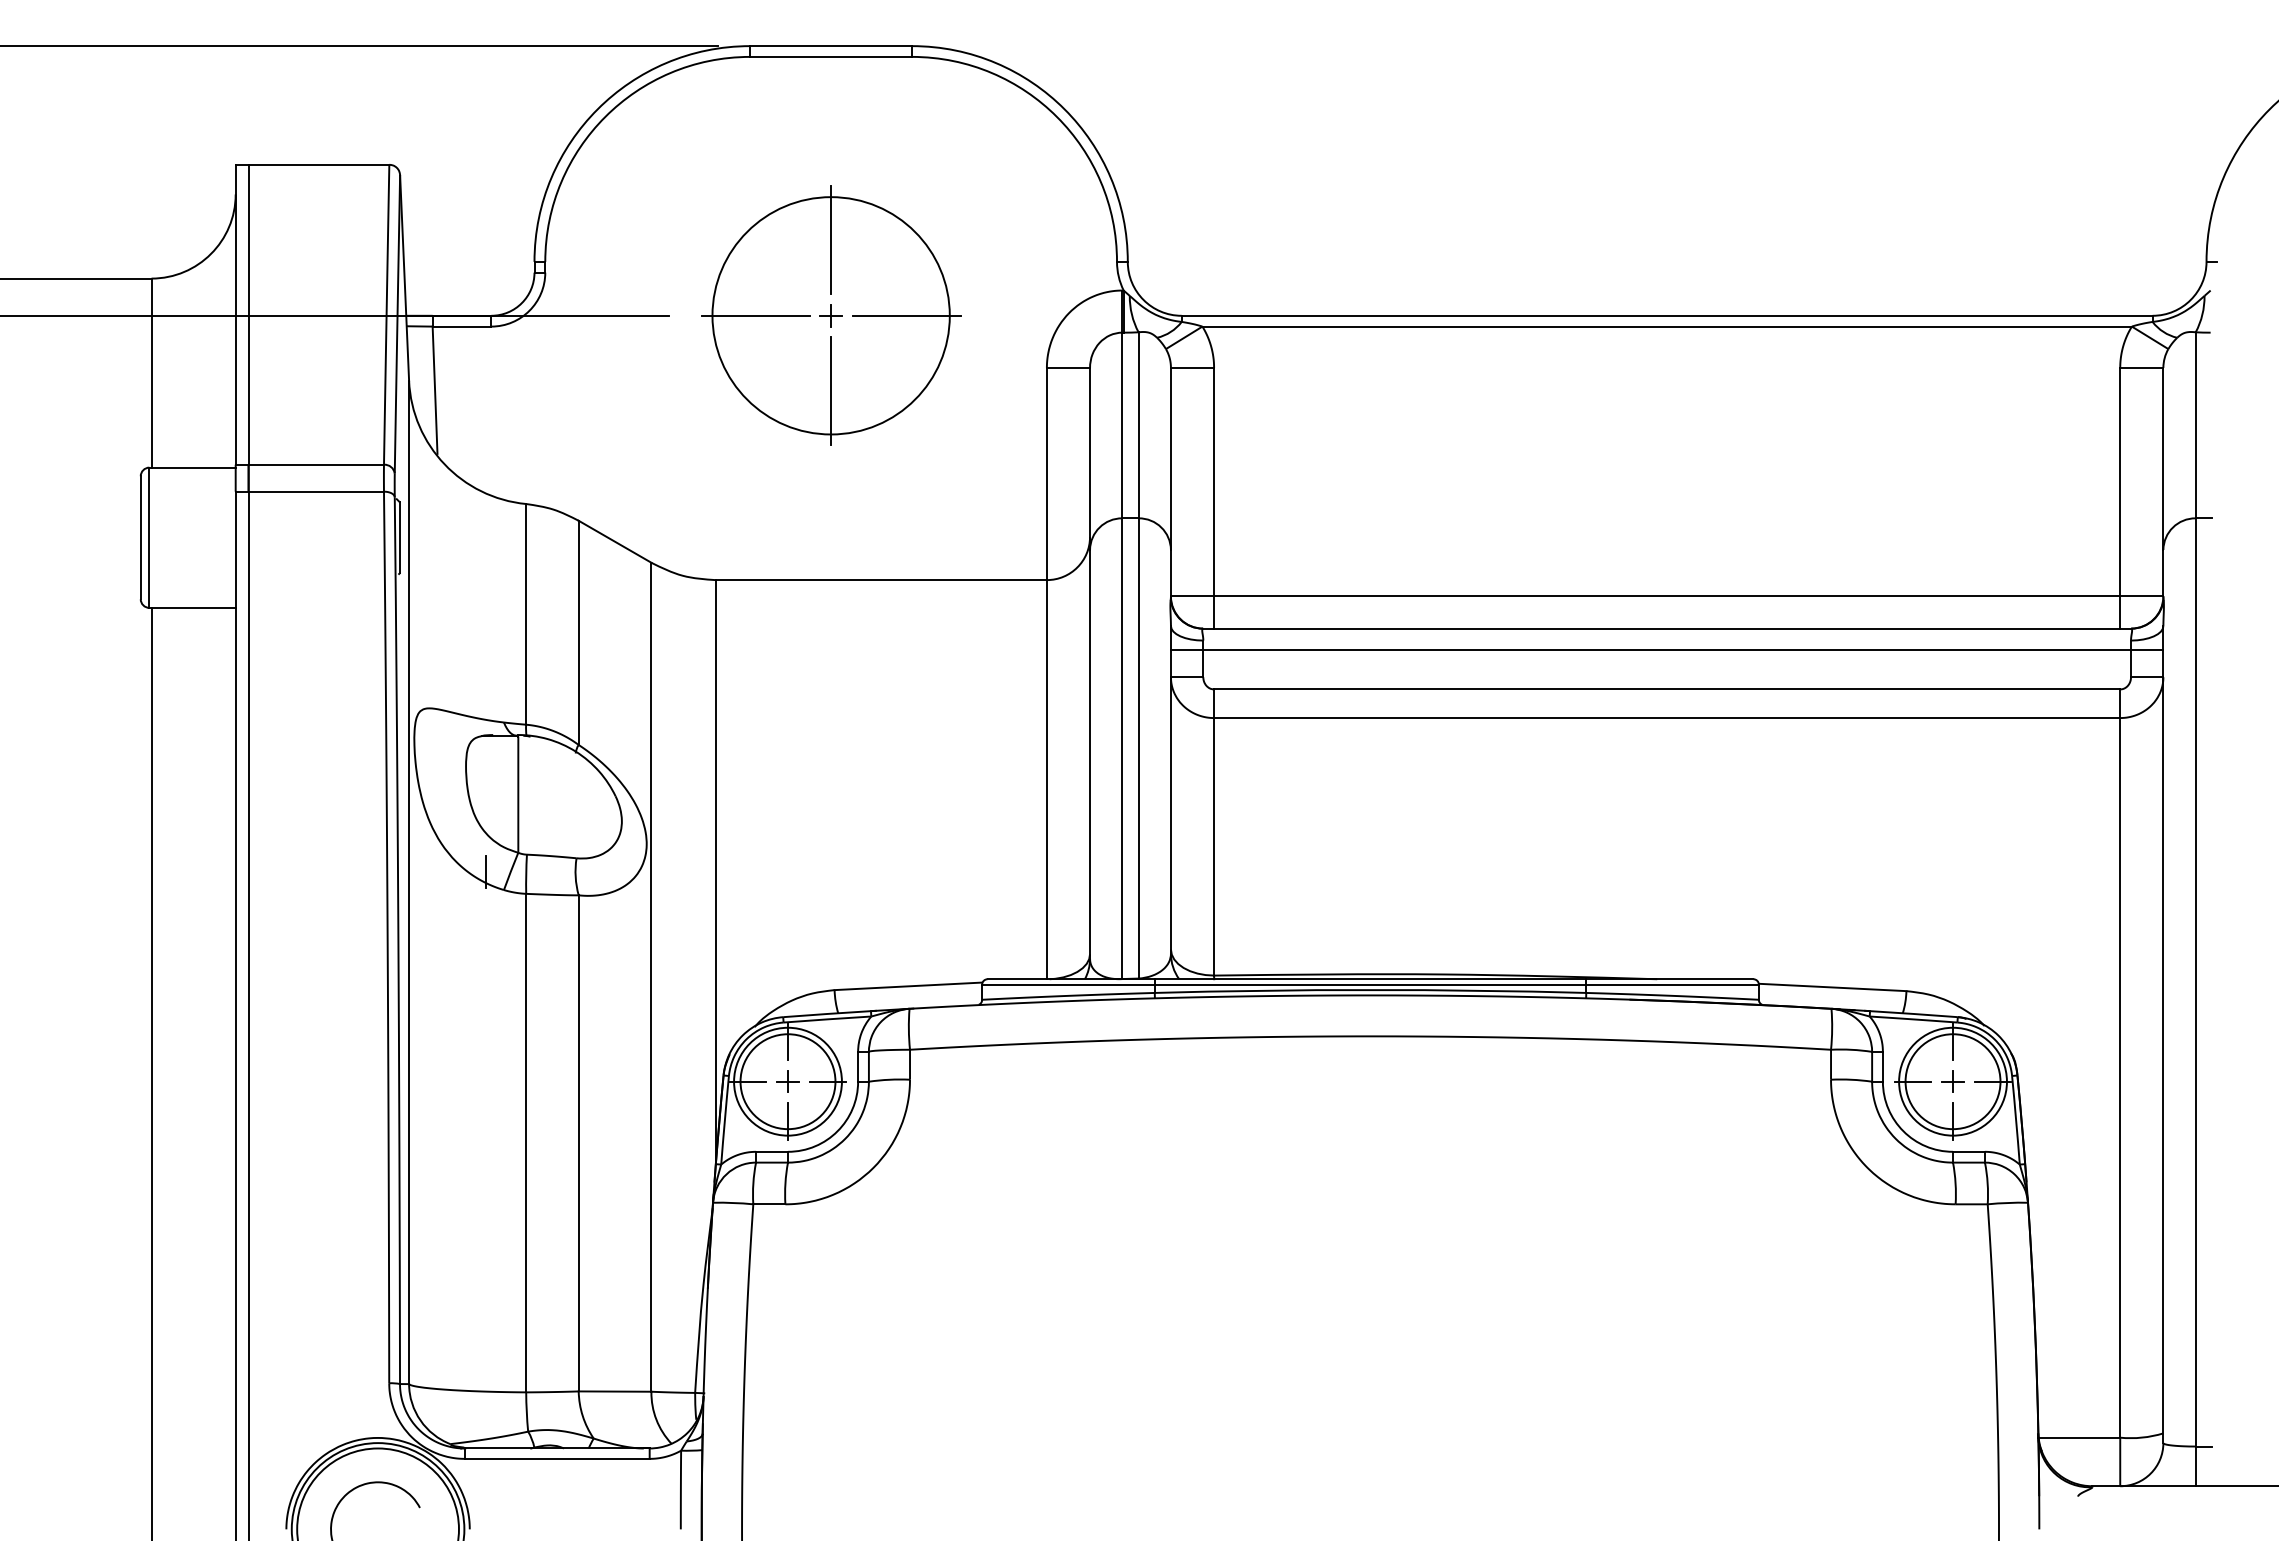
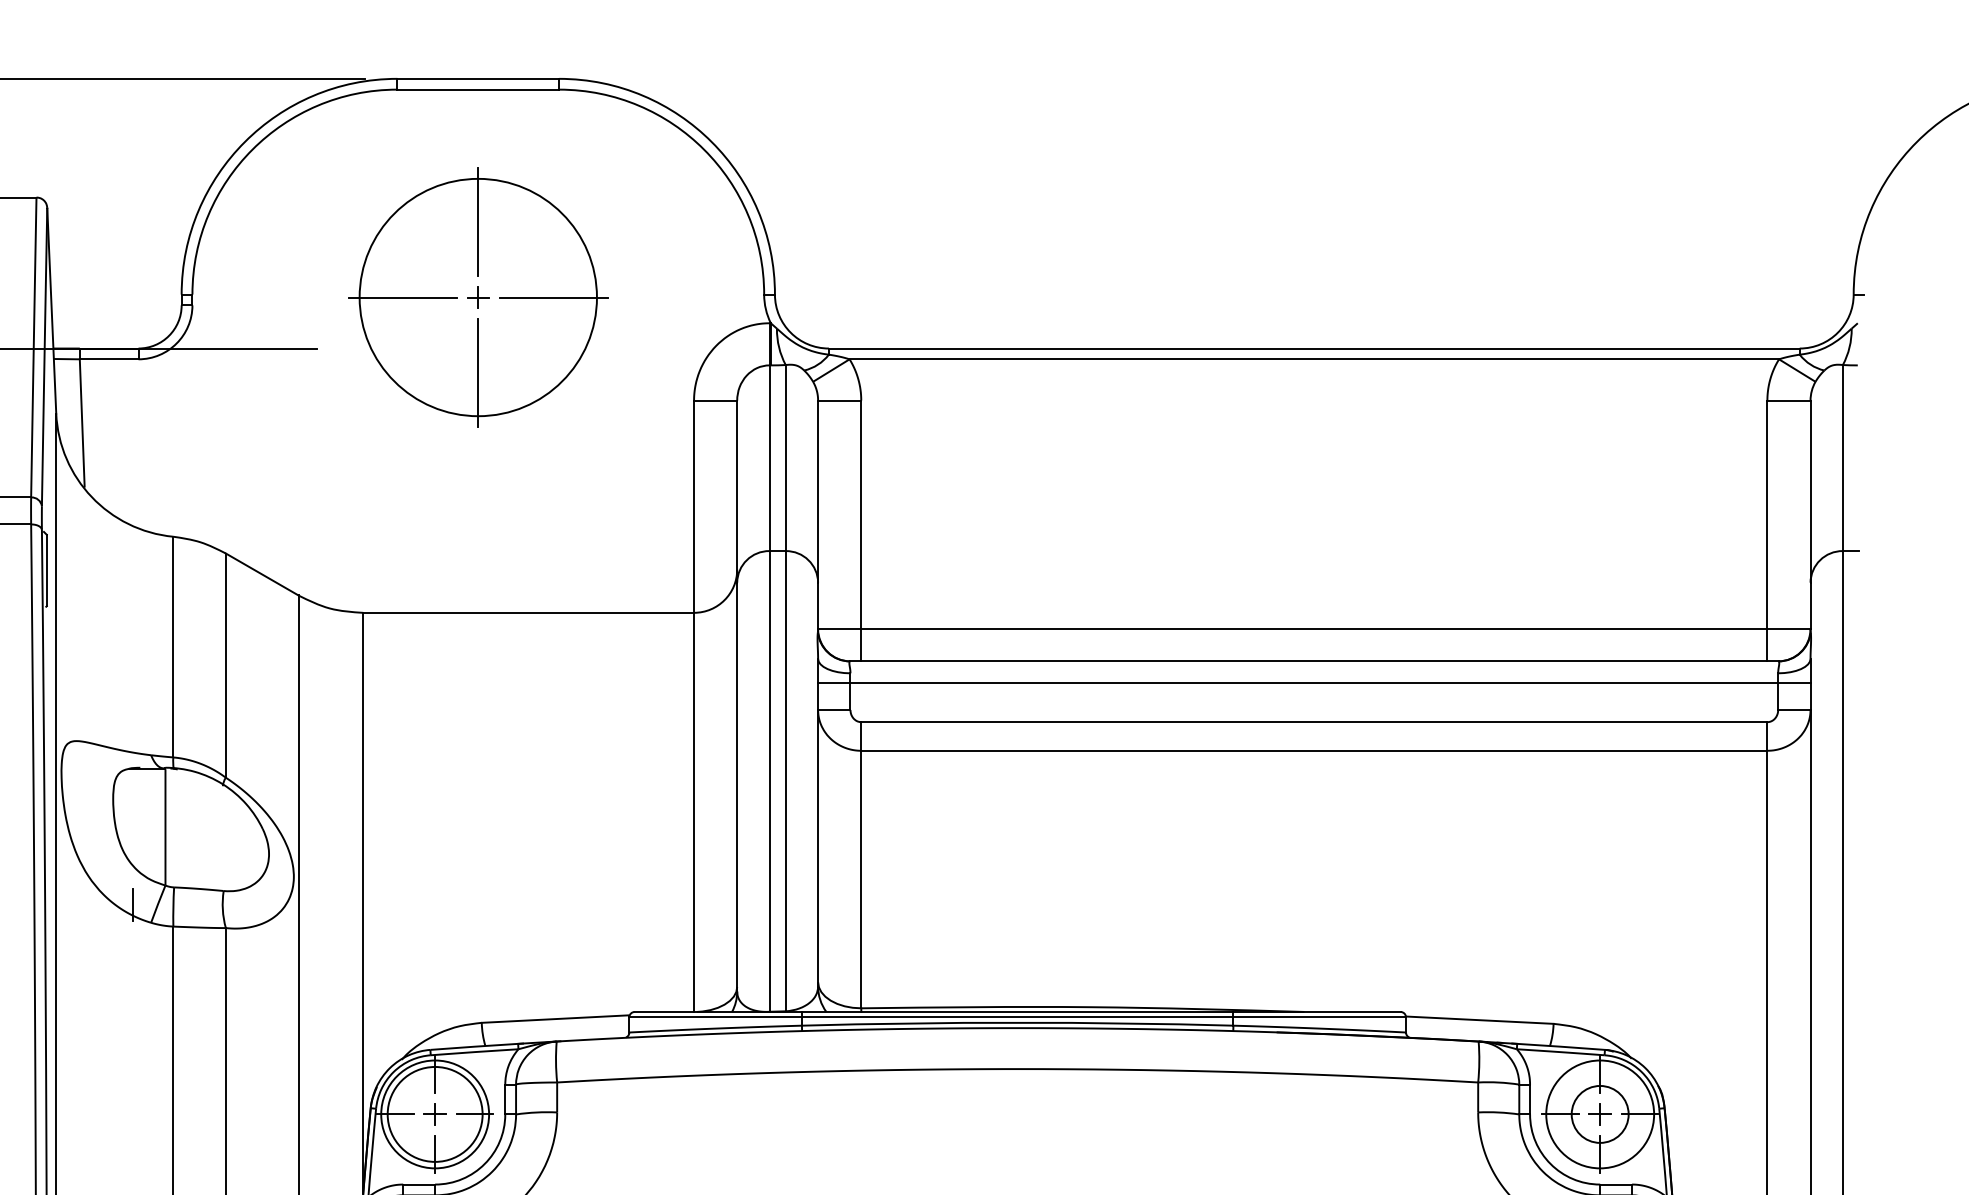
part: (831, 315) -> (478, 297), moved
circle: (1952, 1081) -> (1599, 1114), size x0.6

